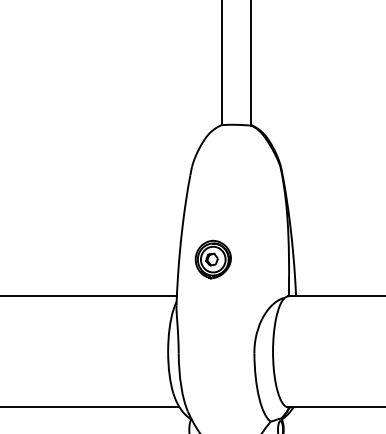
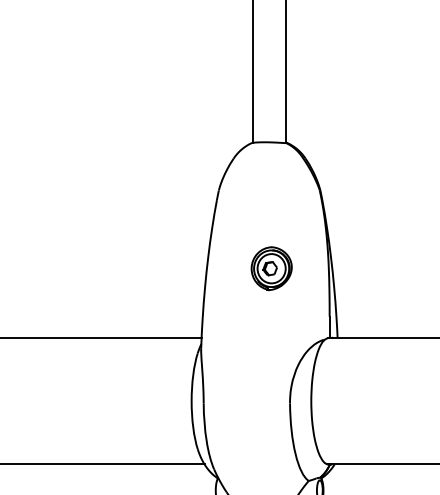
part: (212, 259) -> (270, 268), moved

